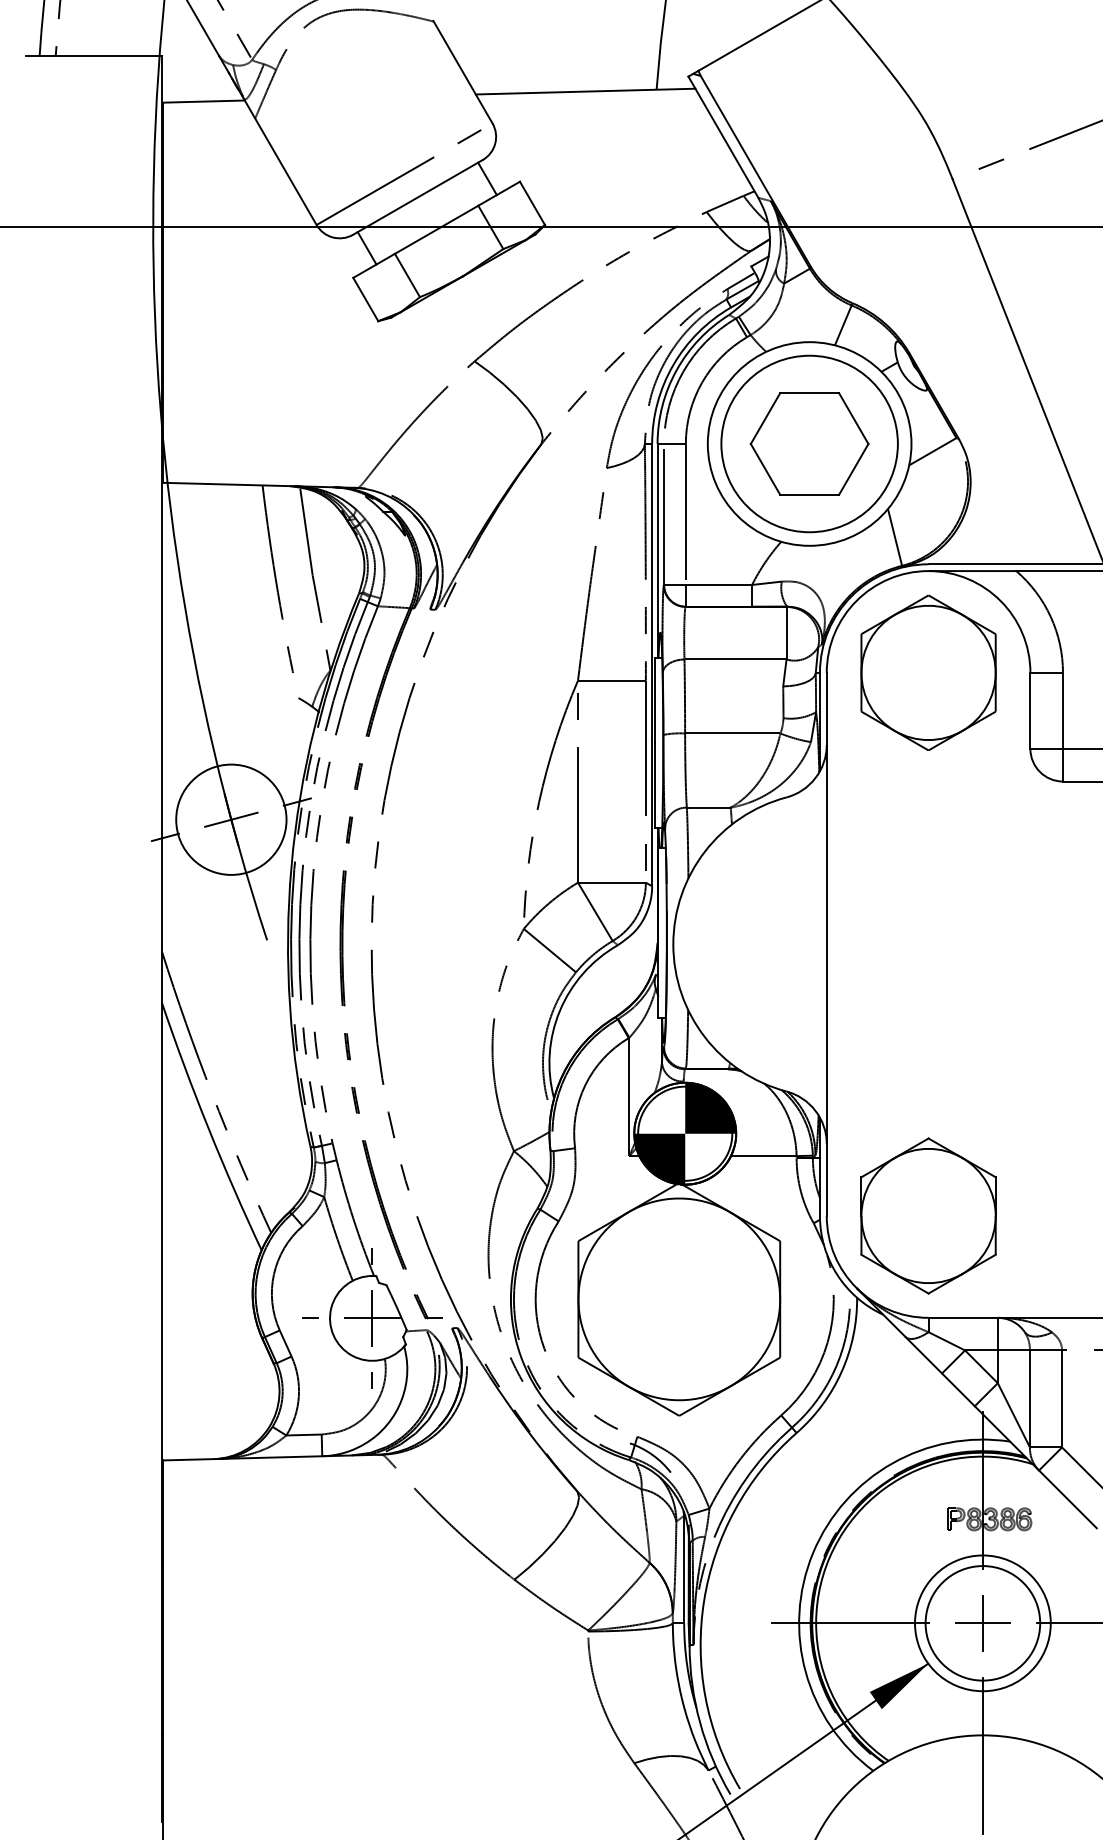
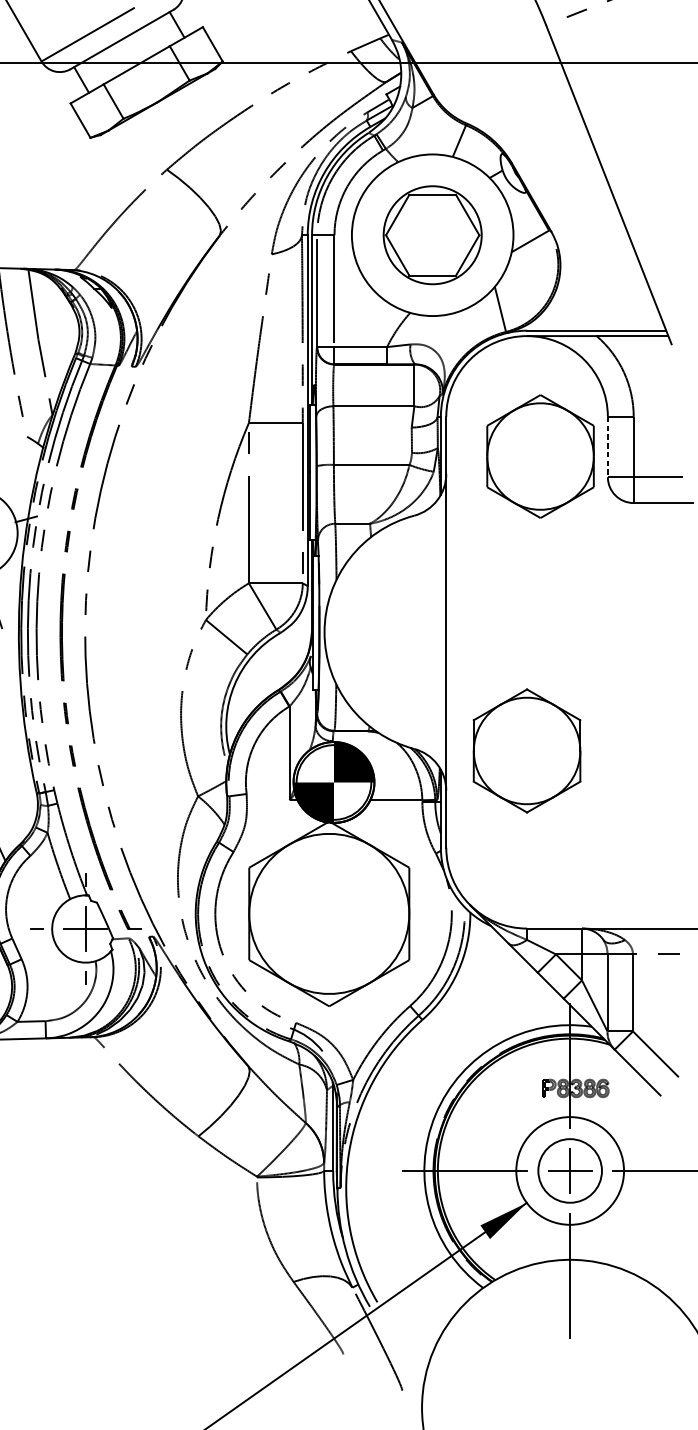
circle: (809, 443) -> (432, 234), size x0.7
part: (928, 672) -> (540, 456), moved
line: (1030, 711) -> (607, 447), solid -> dashed
part: (928, 1215) -> (527, 750), moved
circle: (982, 1623) -> (569, 1171), size x0.7

